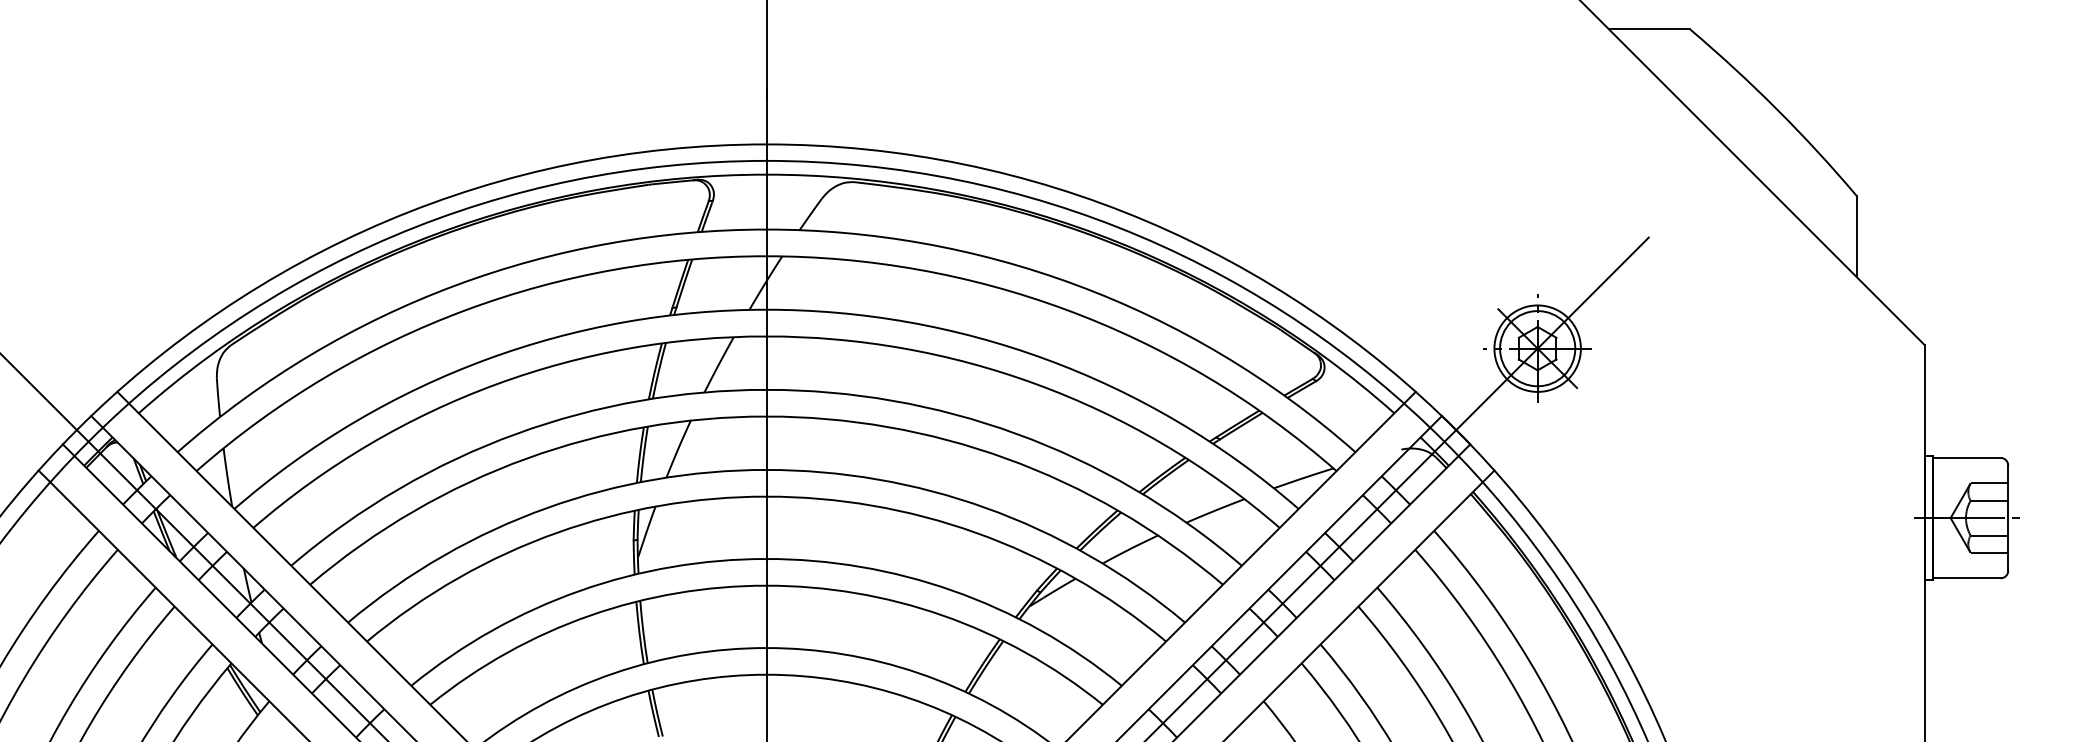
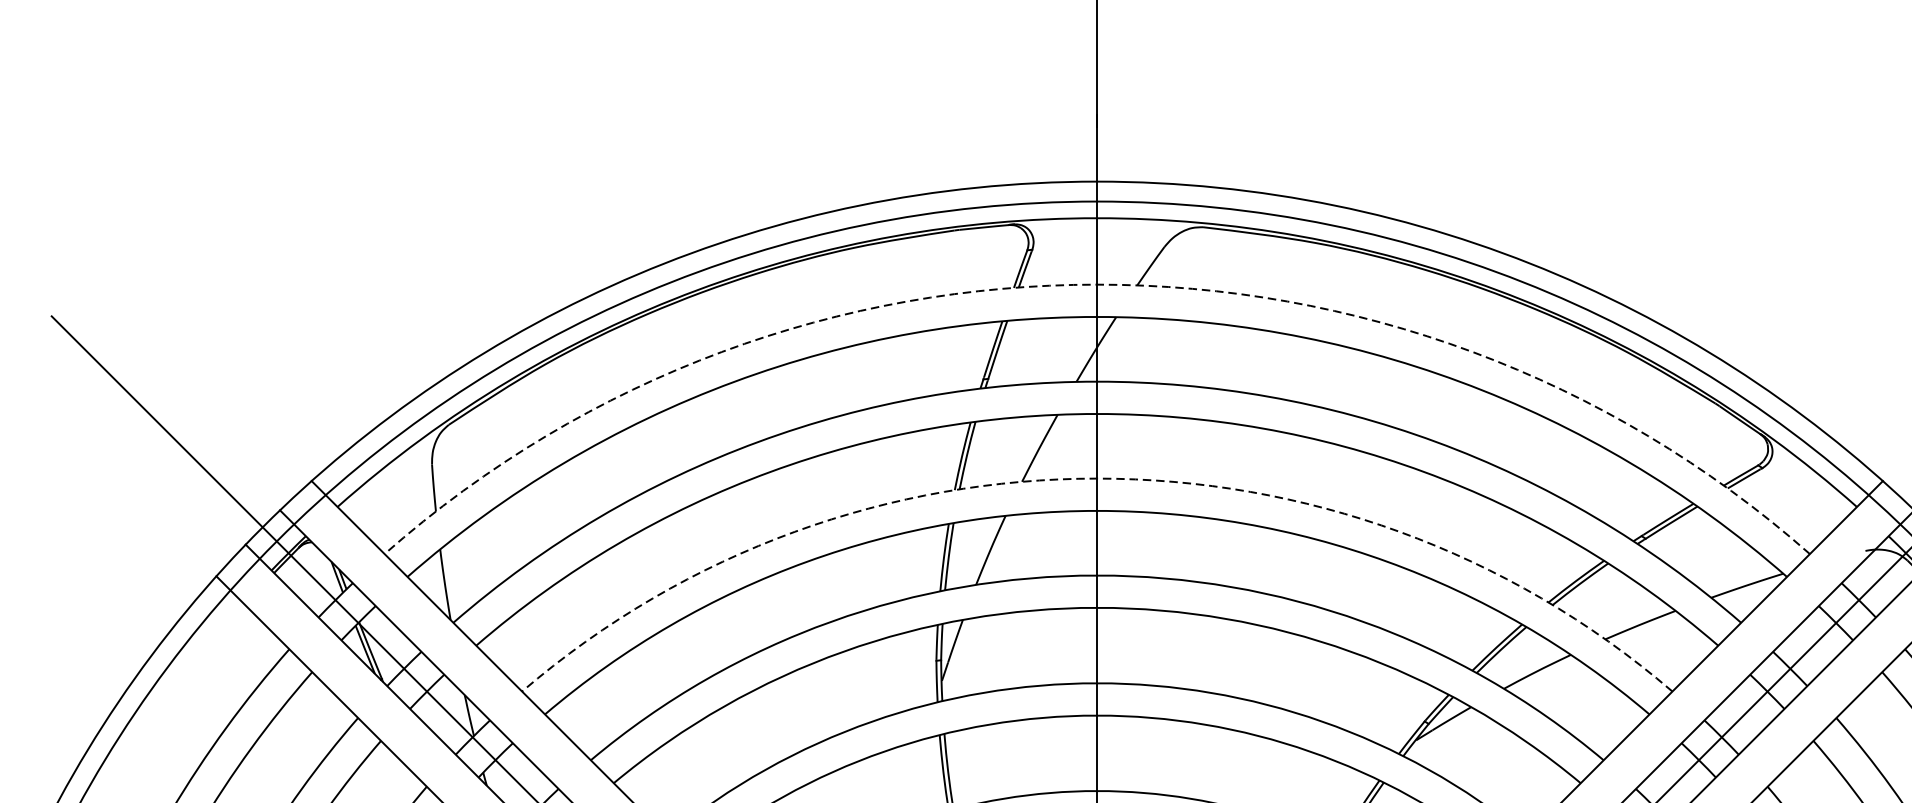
arc: (766, 229) -> (1097, 284), solid -> dashed
arc: (766, 389) -> (1097, 478), solid -> dashed

